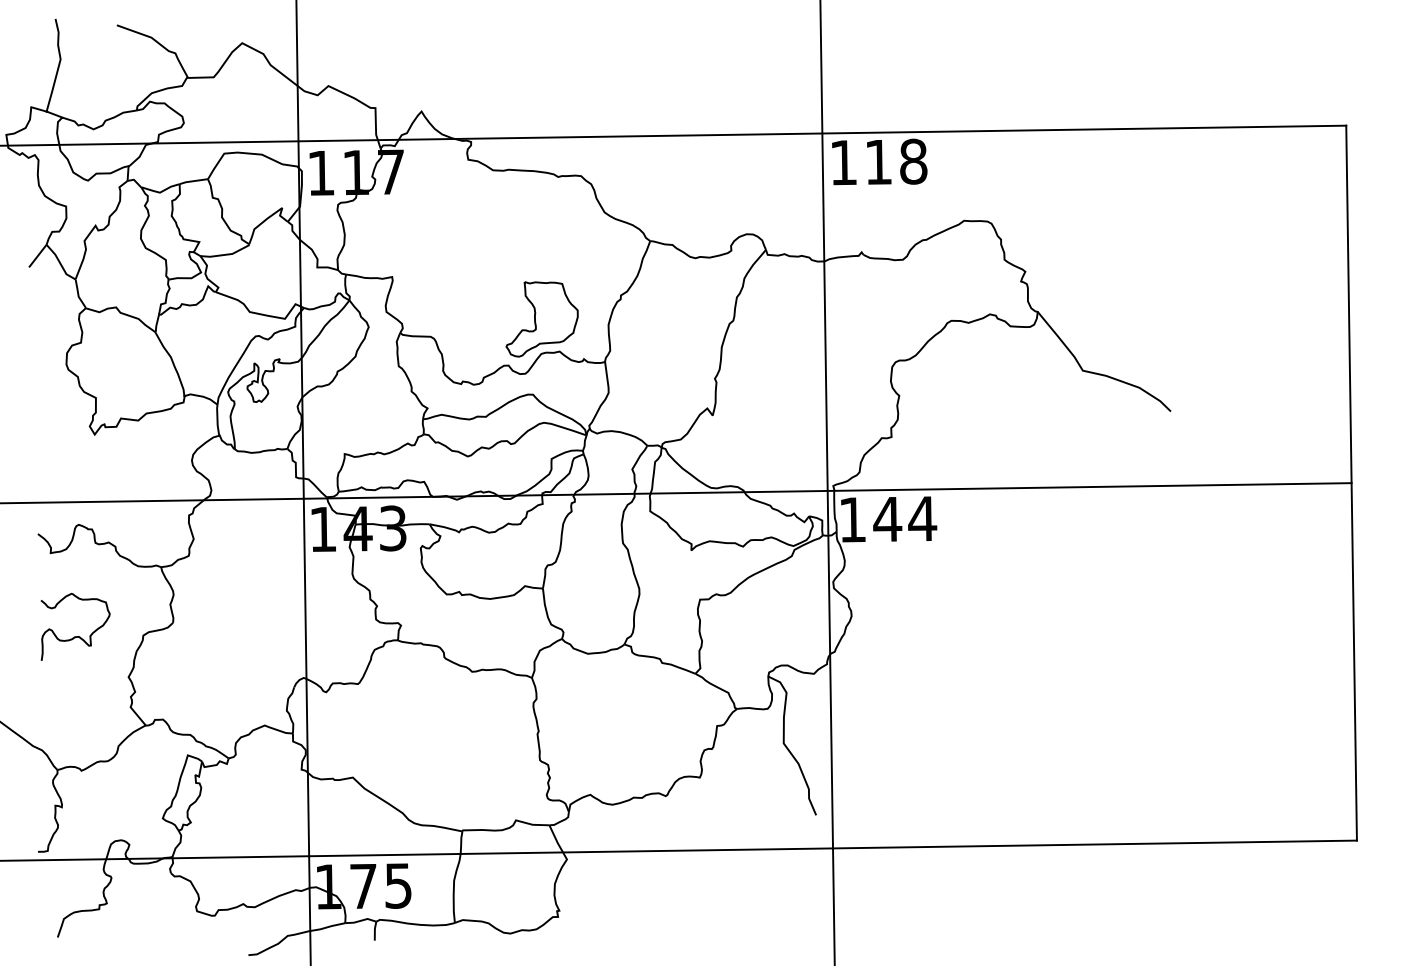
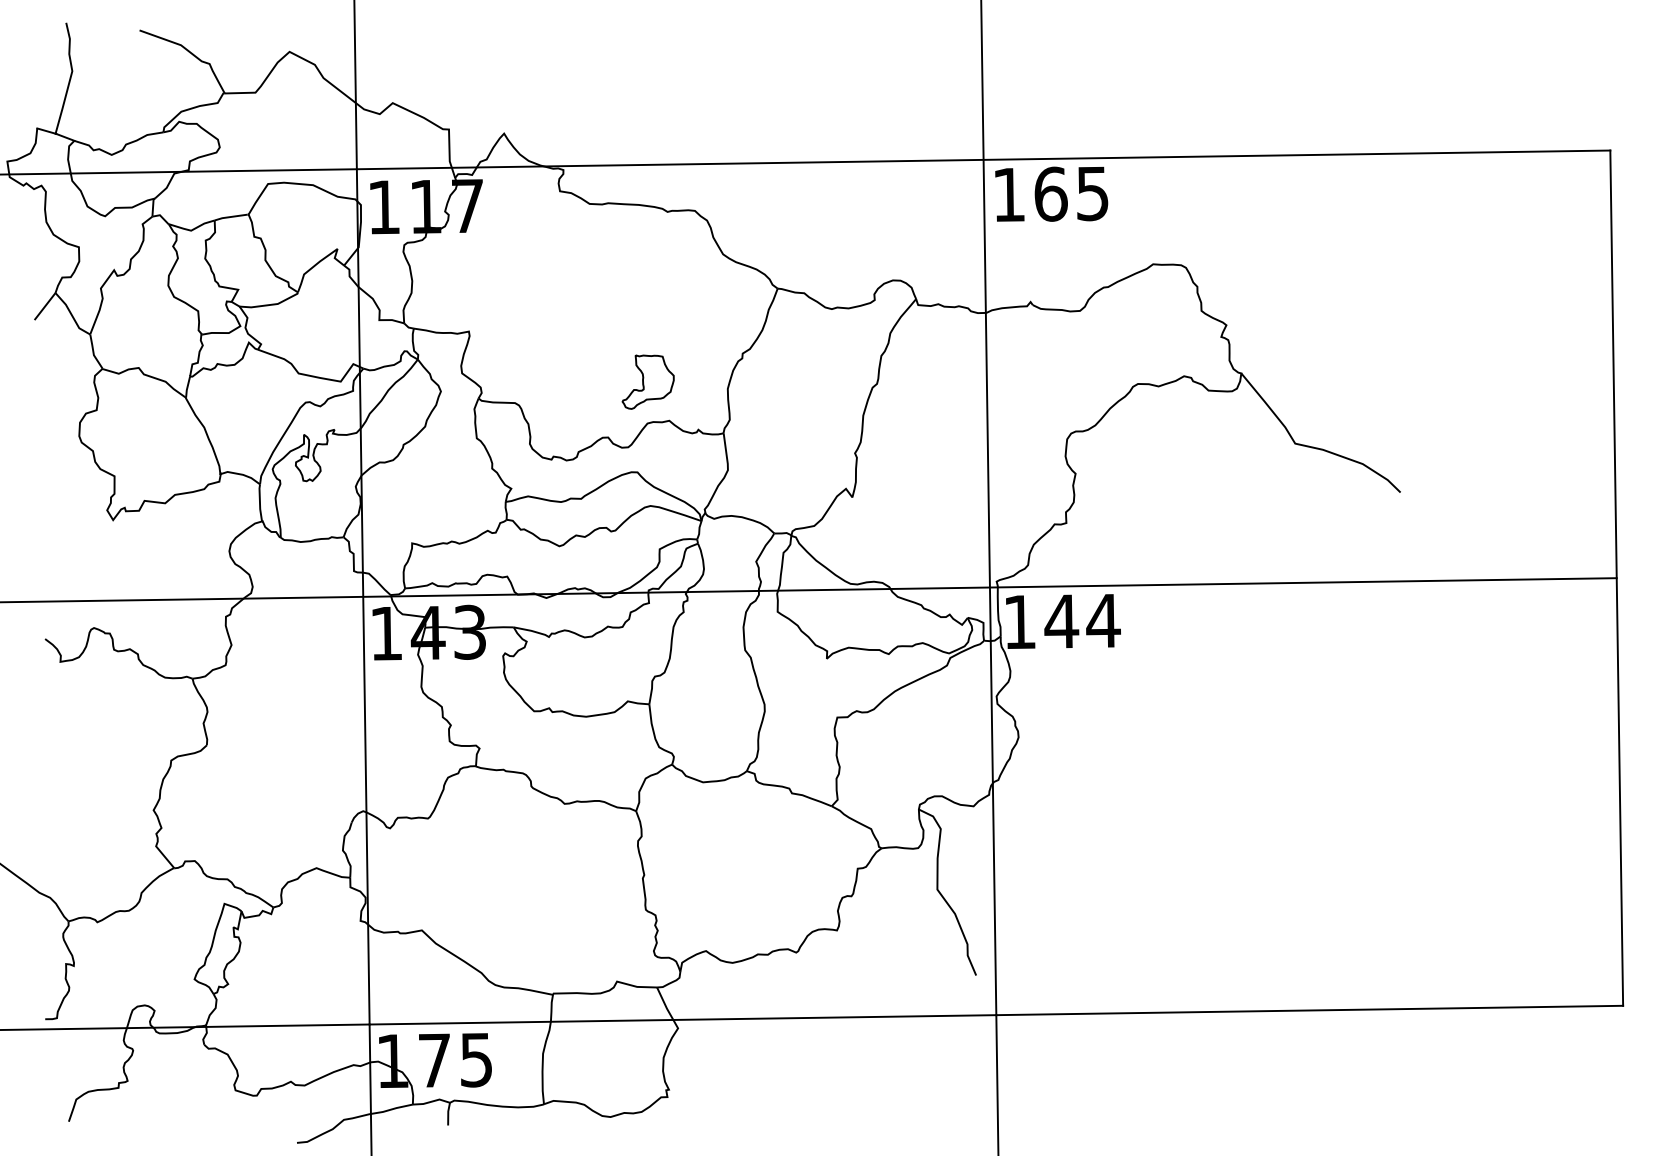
text: (895, 161) -> (1071, 193), 118 -> 165
part: (541, 318) -> (647, 381), size x0.6
part: (74, 636) -> (89, 761), removed

